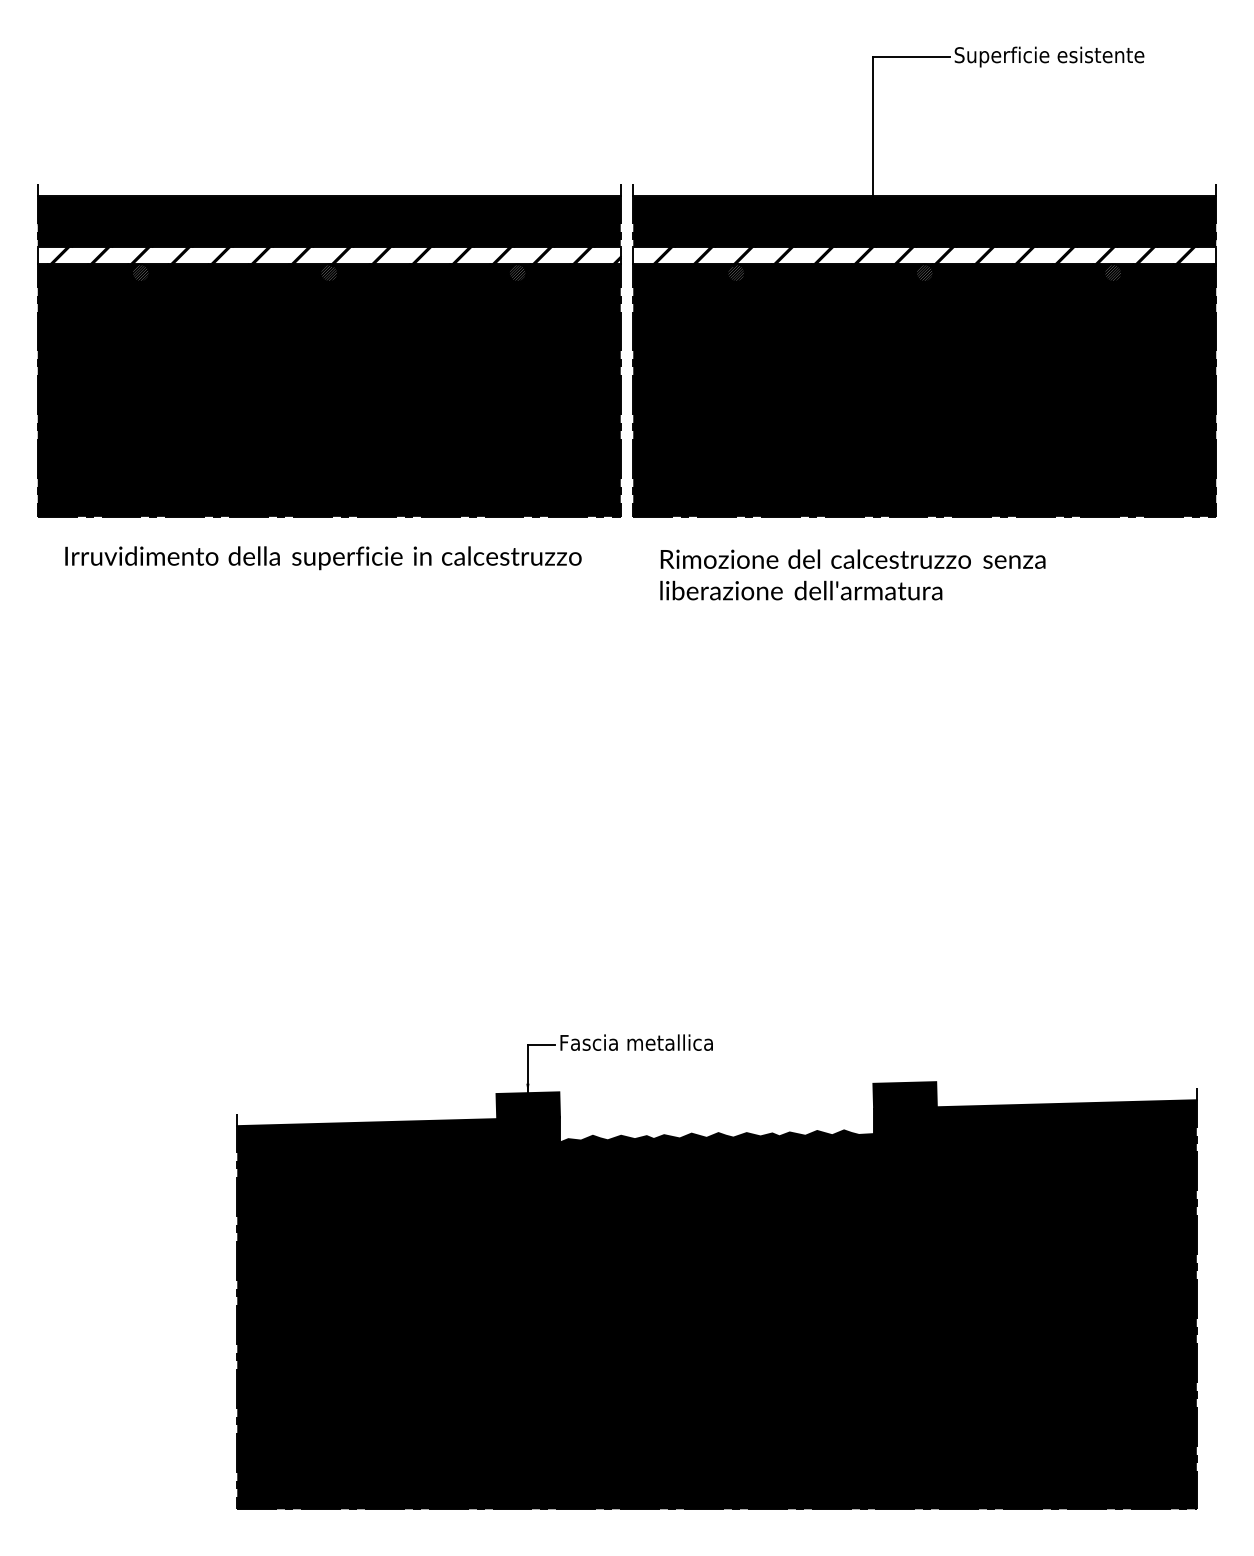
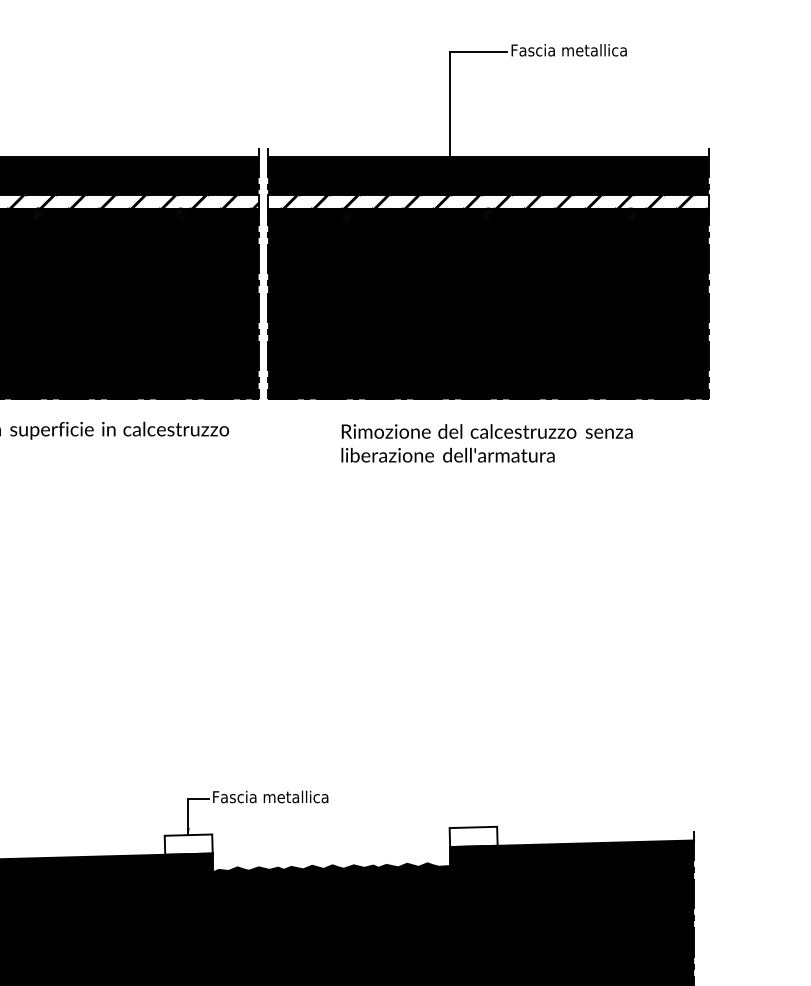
text: (1049, 56) -> (582, 51), Superficie esistente -> Fascia metallica
text: (852, 574) -> (486, 443), moved
fill: (904, 1095) -> (473, 836), removed
fill: (527, 1105) -> (188, 844), removed

